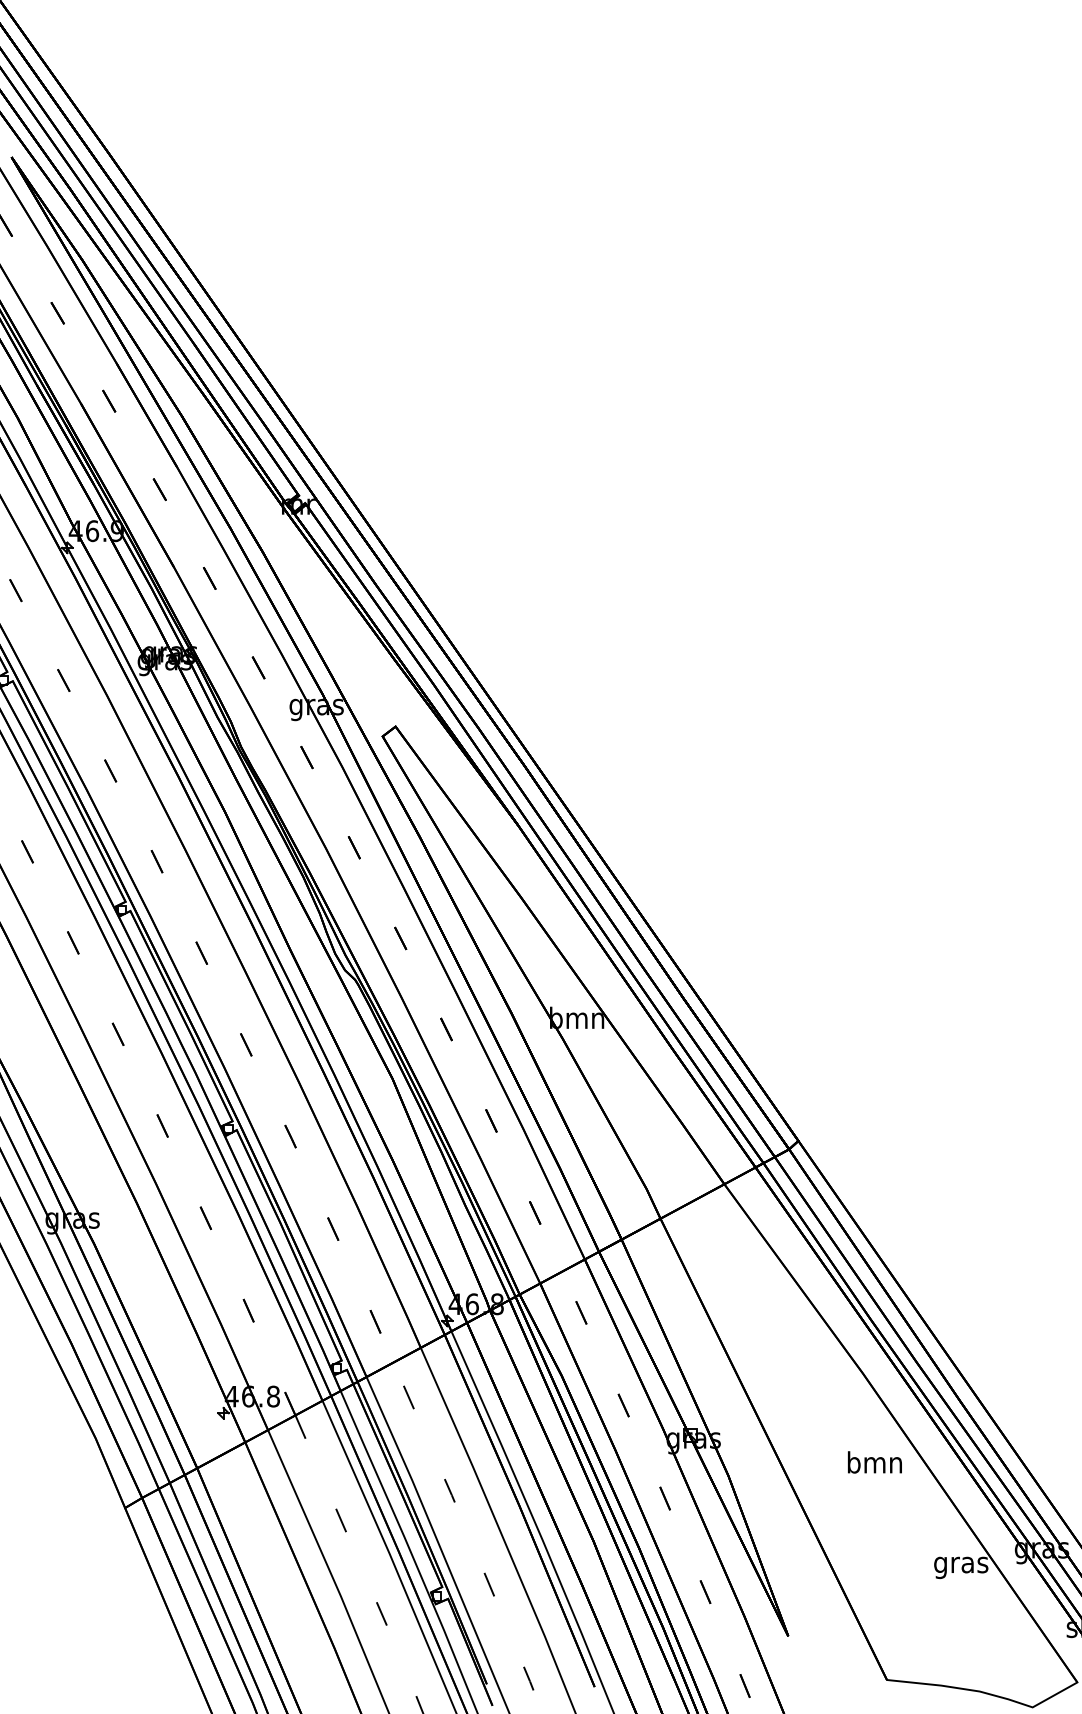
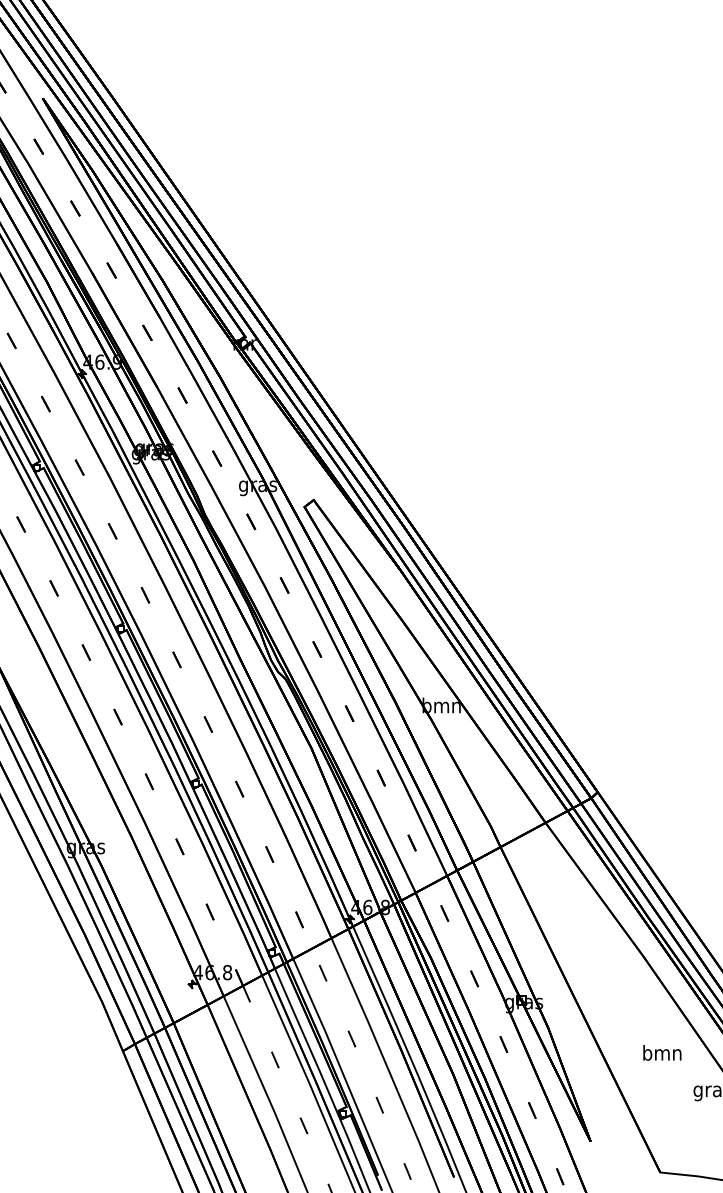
text: (874, 1462) -> (662, 1052), moved

